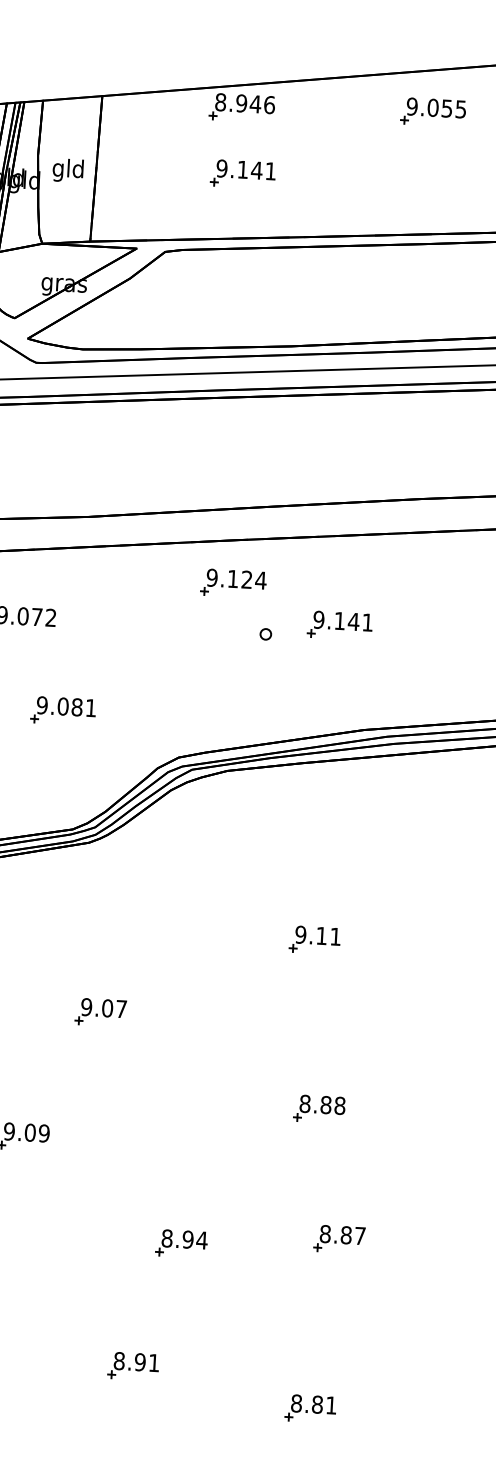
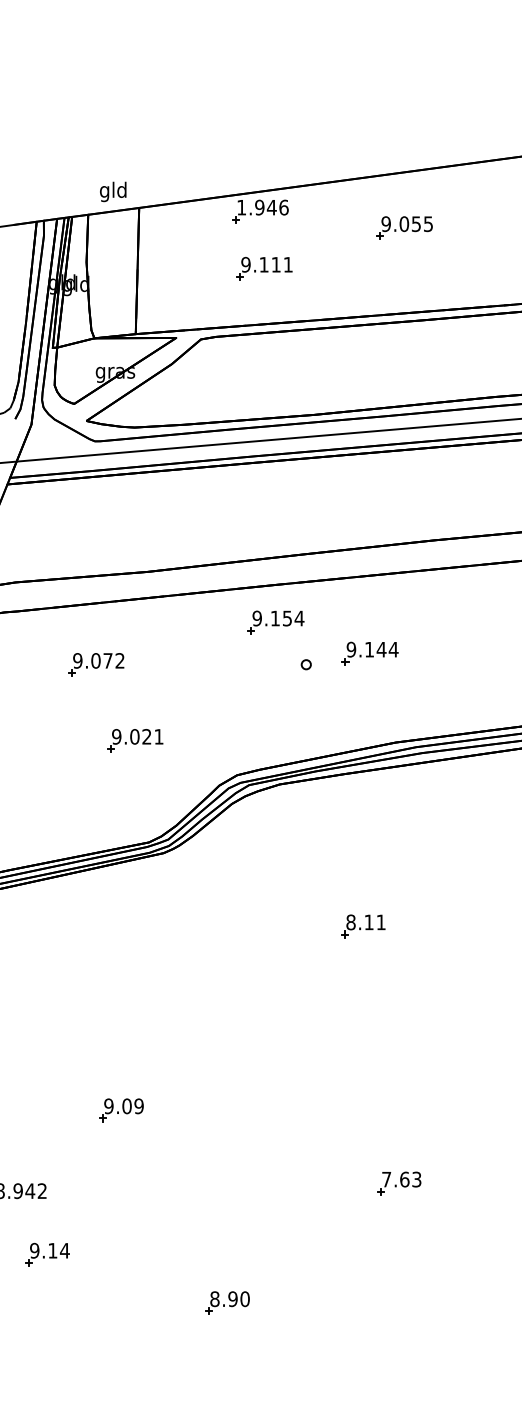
text: (220, 102) -> (241, 207), 8.946 -> 1.946
part: (433, 111) -> (404, 227), moved
text: (68, 170) -> (113, 191), moved
text: (257, 170) -> (276, 264), 9.141 -> 9.111
text: (247, 579) -> (287, 618), 9.124 -> 9.154
text: (367, 622) -> (393, 649), 9.141 -> 9.144
text: (76, 706) -> (146, 736), 9.081 -> 9.021
text: (300, 934) -> (350, 922), 9.11 -> 8.11
part: (101, 1011) -> (182, 998), removed
part: (319, 1108) -> (375, 1071), removed
text: (342, 1234) -> (401, 1179), 8.87 -> 7.63
part: (181, 1243) -> (262, 1194), removed
text: (153, 1363) -> (244, 1299), 8.91 -> 8.90
part: (310, 1408) -> (382, 1330), removed

